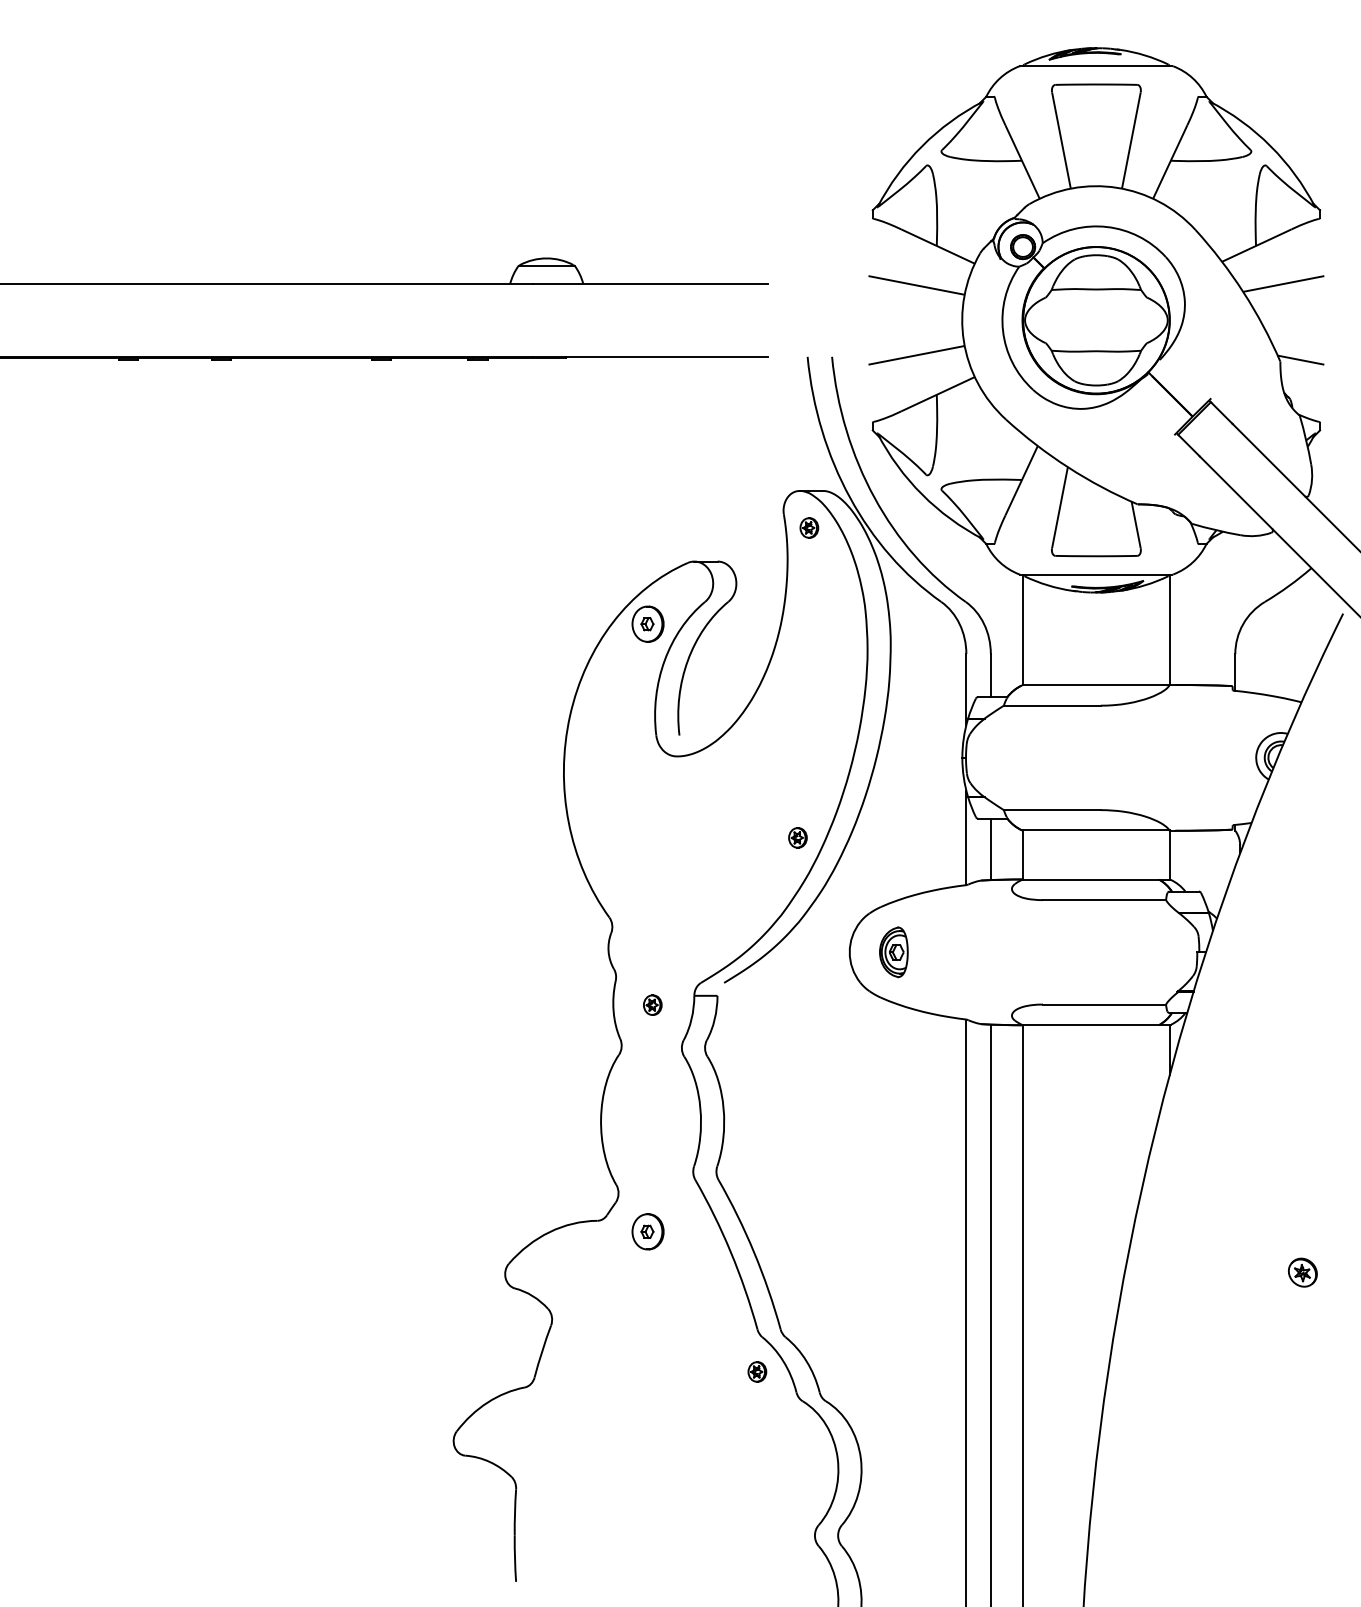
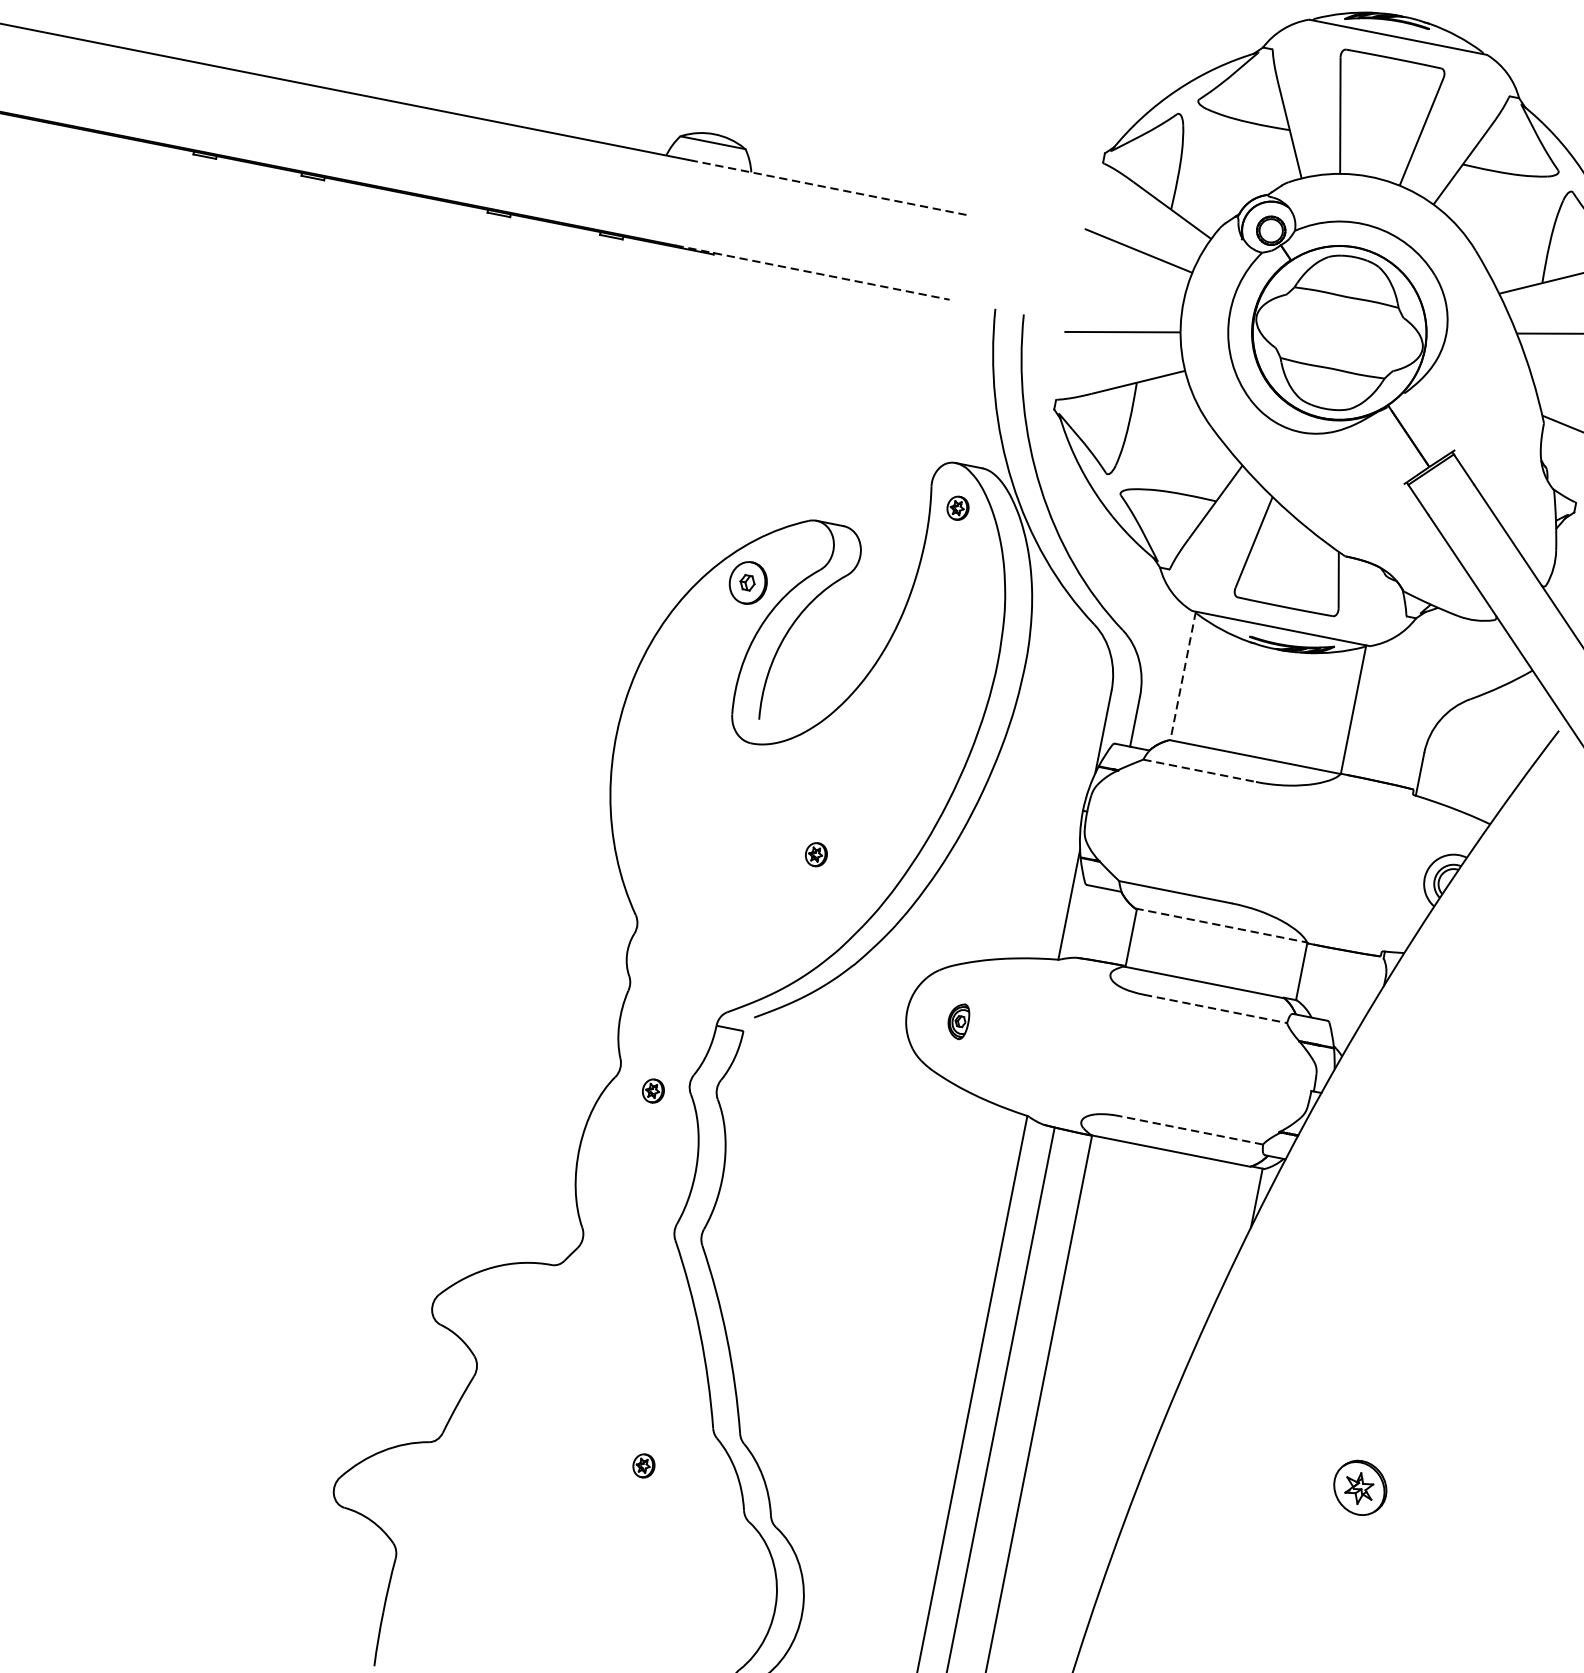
line: (650, 283) -> (829, 187), solid -> dashed
line: (650, 356) -> (812, 272), solid -> dashed
line: (1023, 630) -> (1183, 676), solid -> dashed
line: (1052, 705) -> (1199, 770), solid -> dashed
line: (1095, 830) -> (1221, 925), solid -> dashed
part: (797, 837) -> (815, 854), moved
line: (990, 849) -> (1094, 923), removed
line: (1104, 900) -> (1215, 1009), solid -> dashed
part: (893, 952) -> (958, 1021), size x0.6
part: (652, 1004) -> (653, 1090), moved
line: (1104, 1004) -> (1191, 1130), solid -> dashed
part: (647, 1231) -> (607, 1289), removed
part: (1302, 1272) -> (1360, 1487), size x1.6
part: (757, 1371) -> (644, 1465), moved

